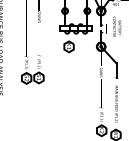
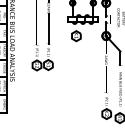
line: (39, 38) -> (48, 28), added

